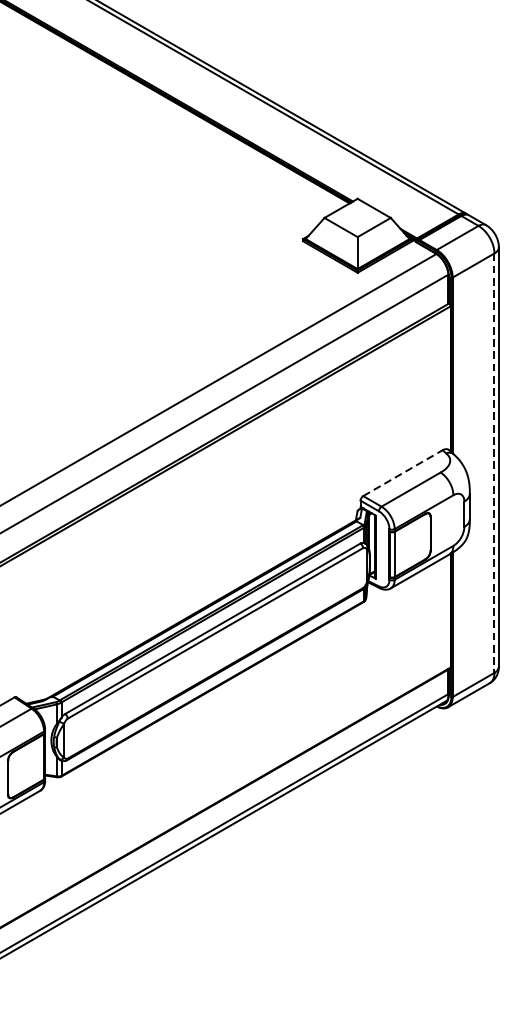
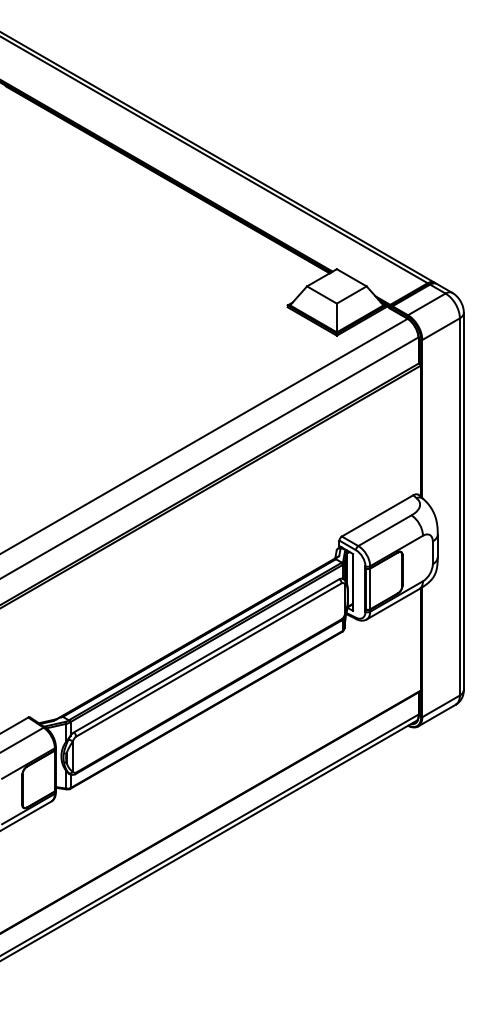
line: (494, 462) -> (459, 506), dashed -> solid
line: (403, 472) -> (378, 515), dashed -> solid

